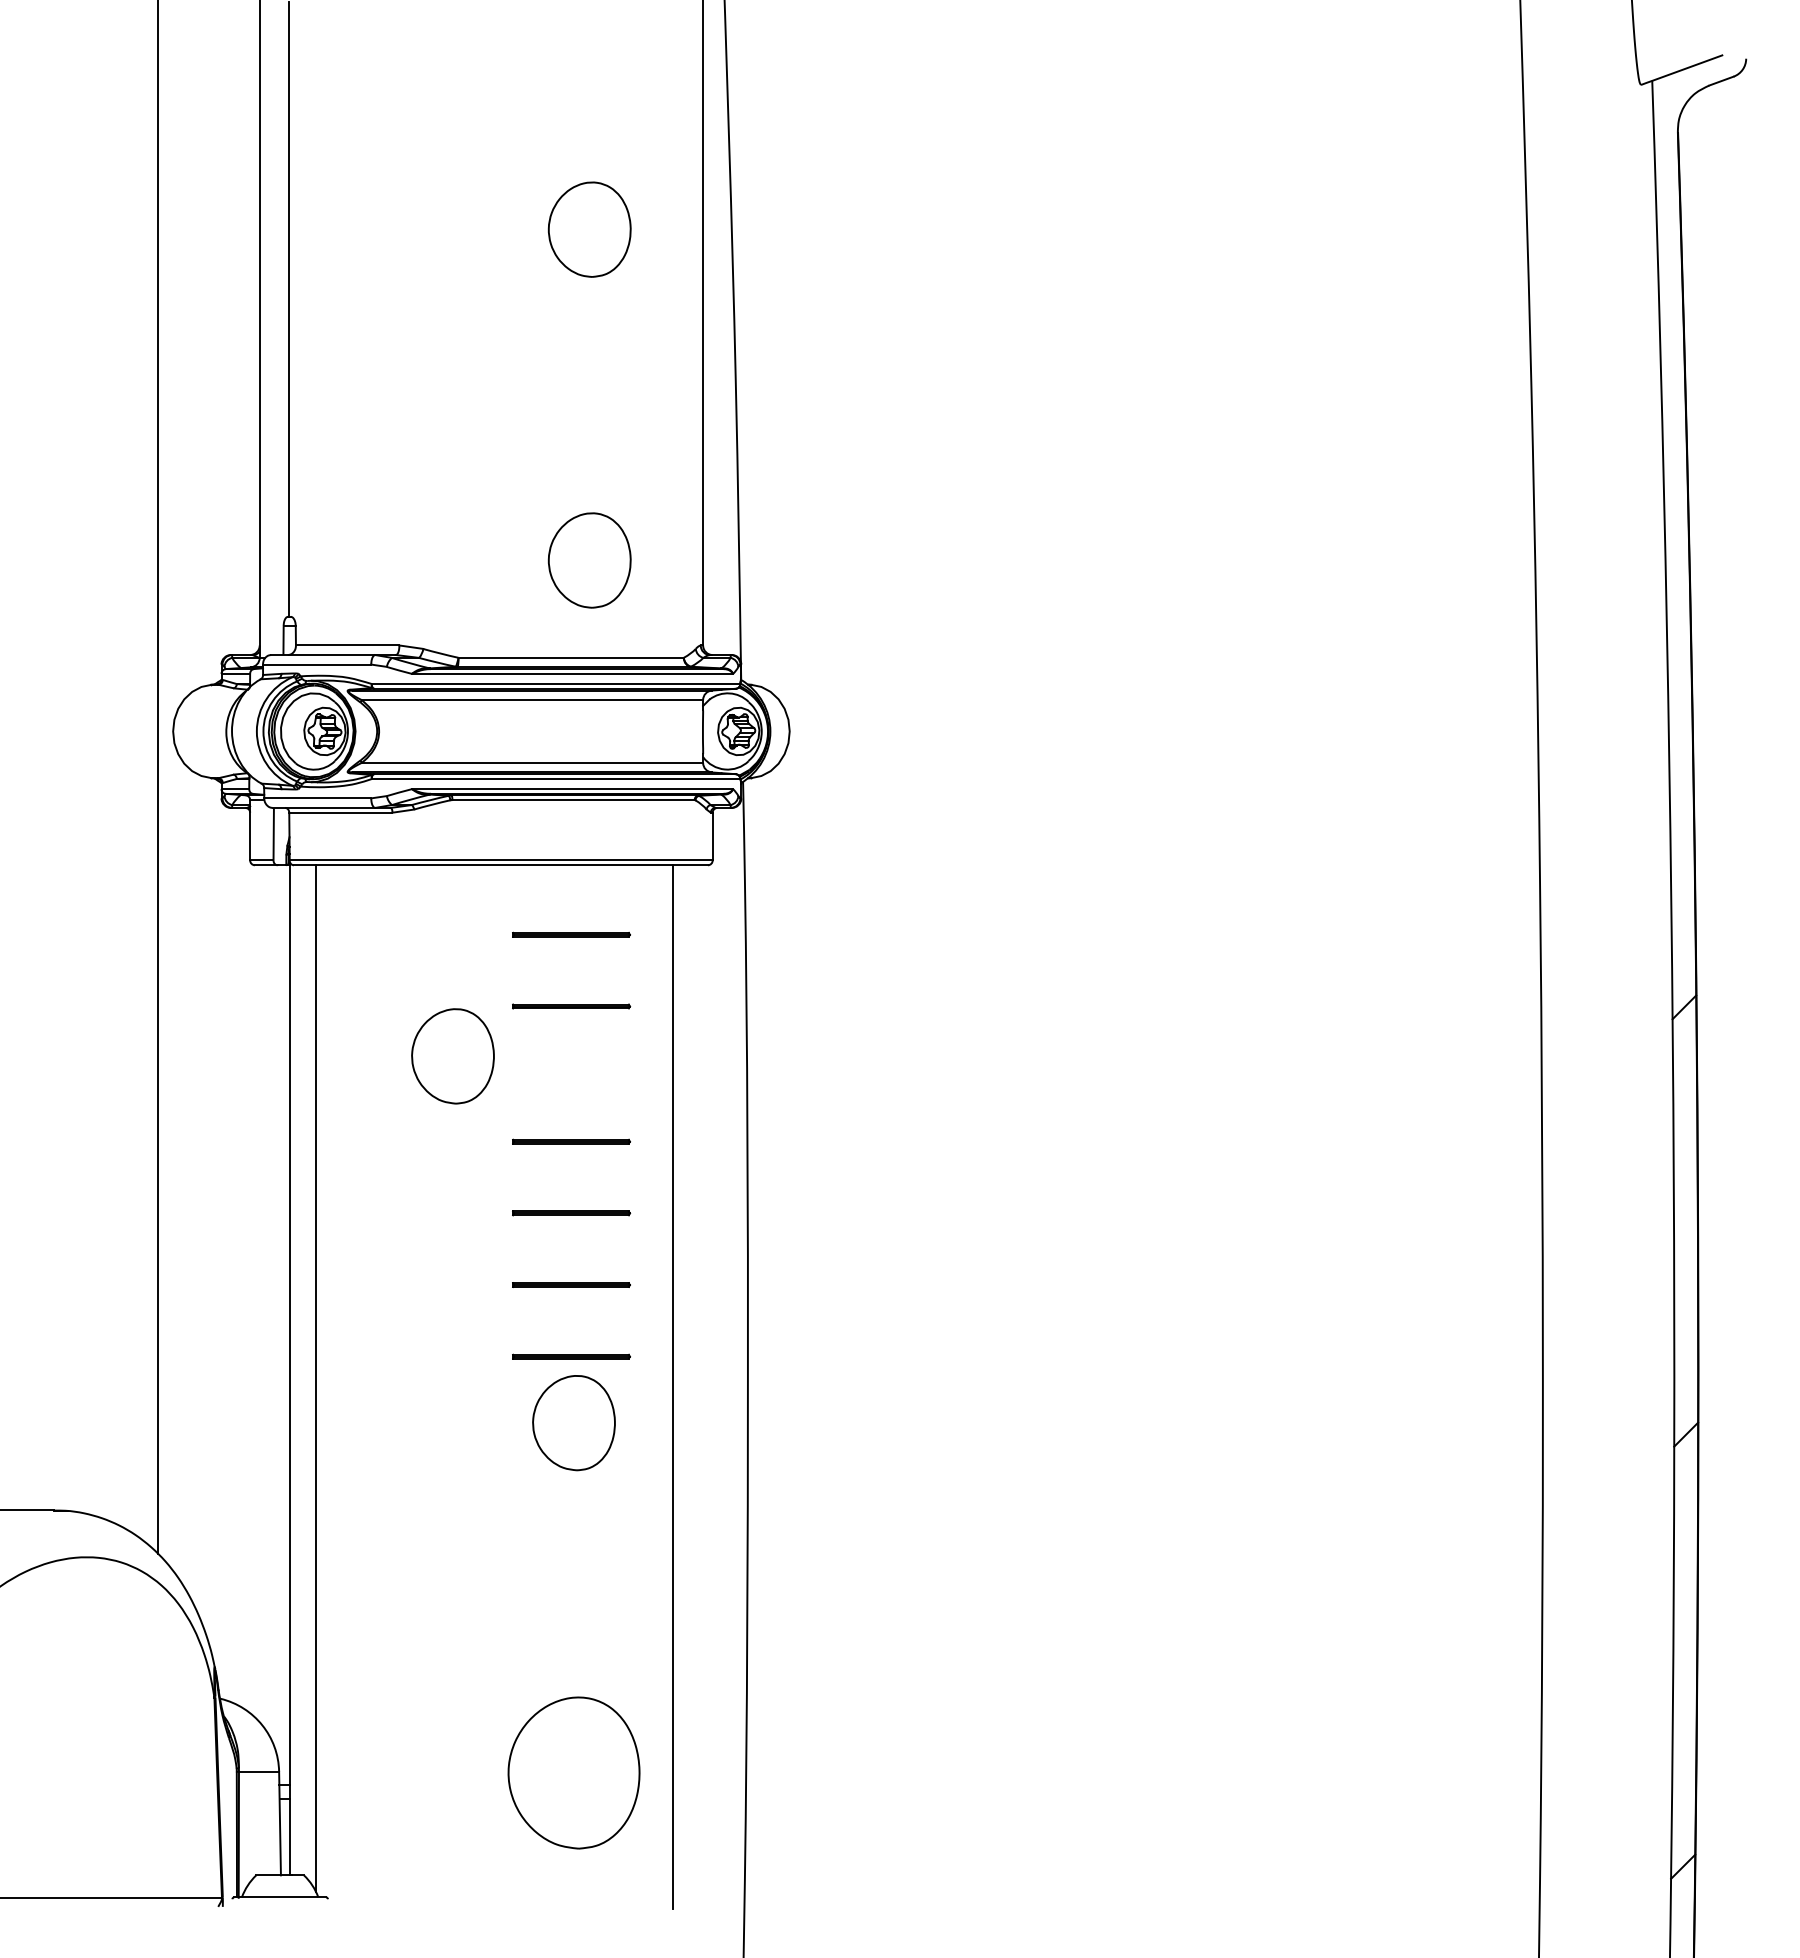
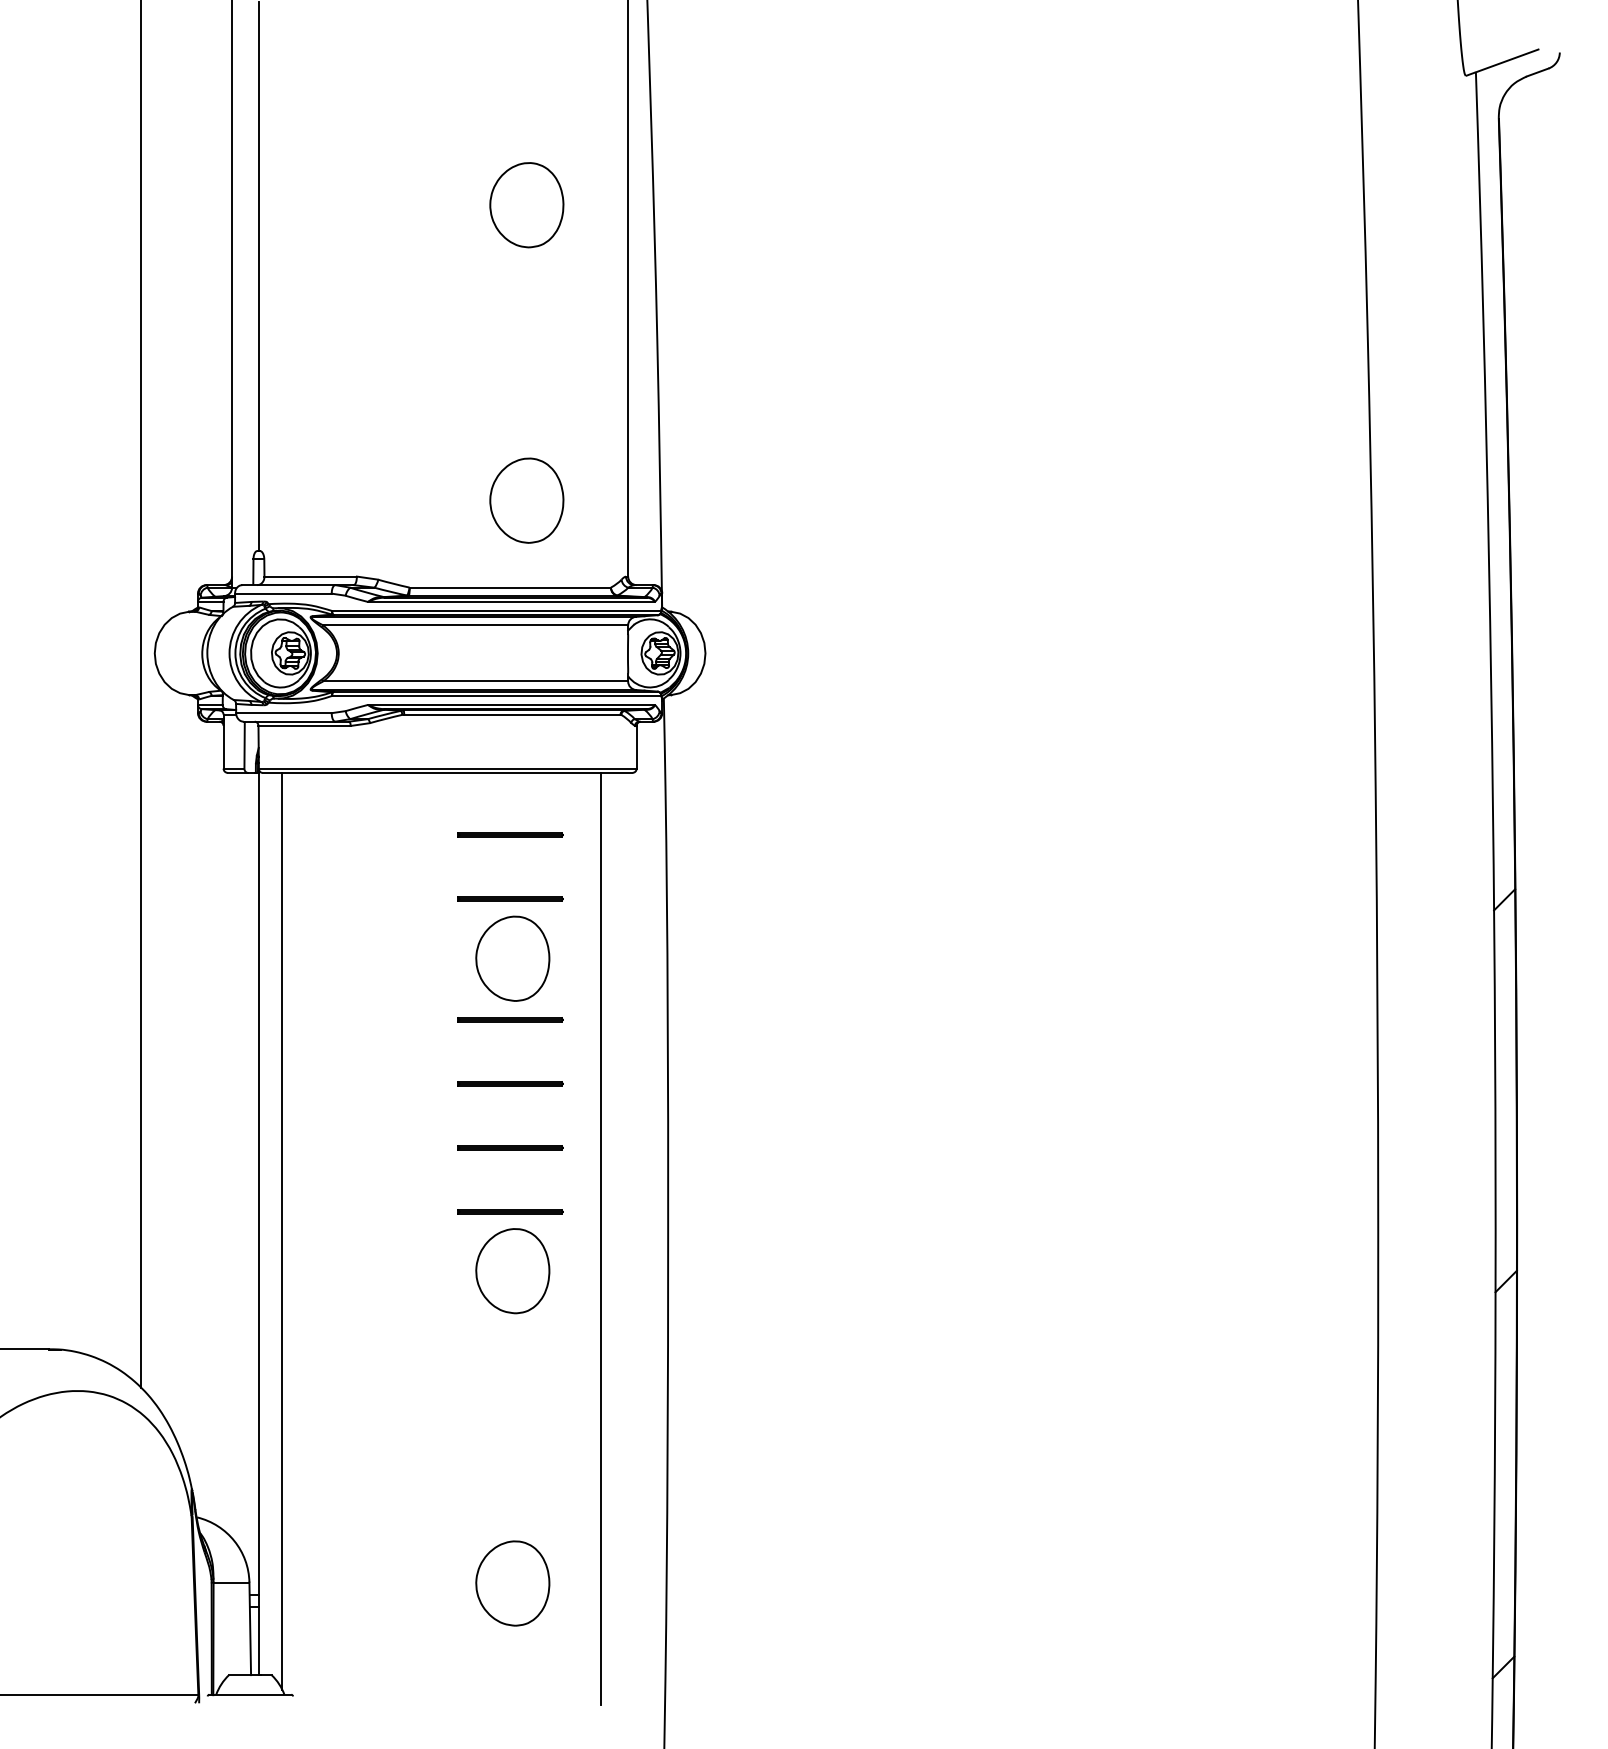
part: (452, 1056) -> (512, 958), moved
part: (573, 1772) -> (512, 1583), size x0.62

